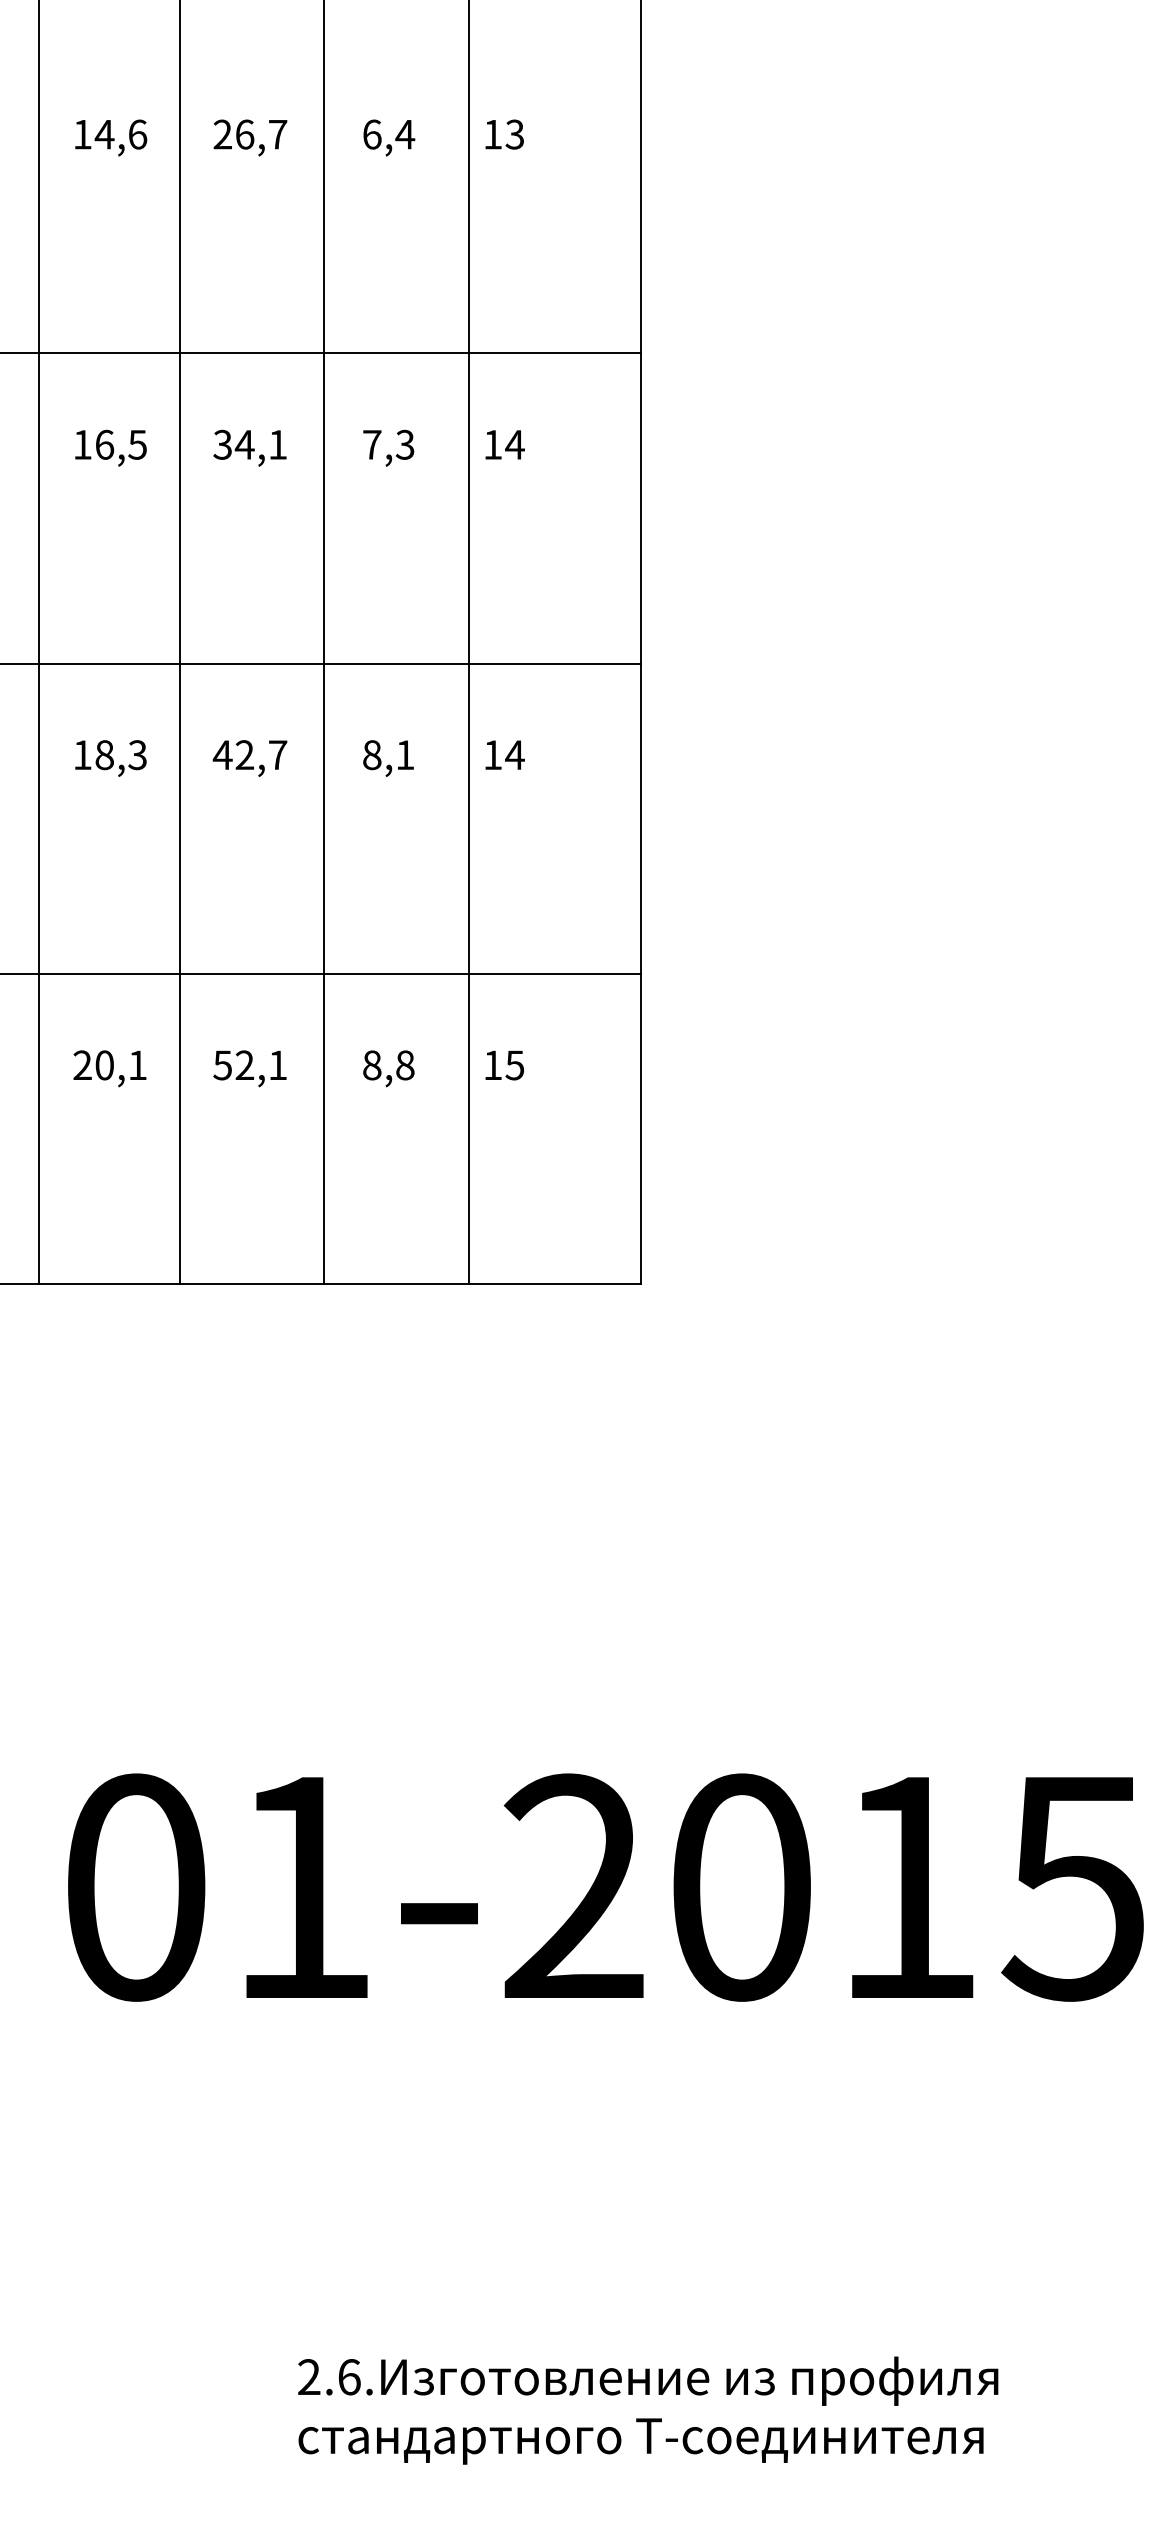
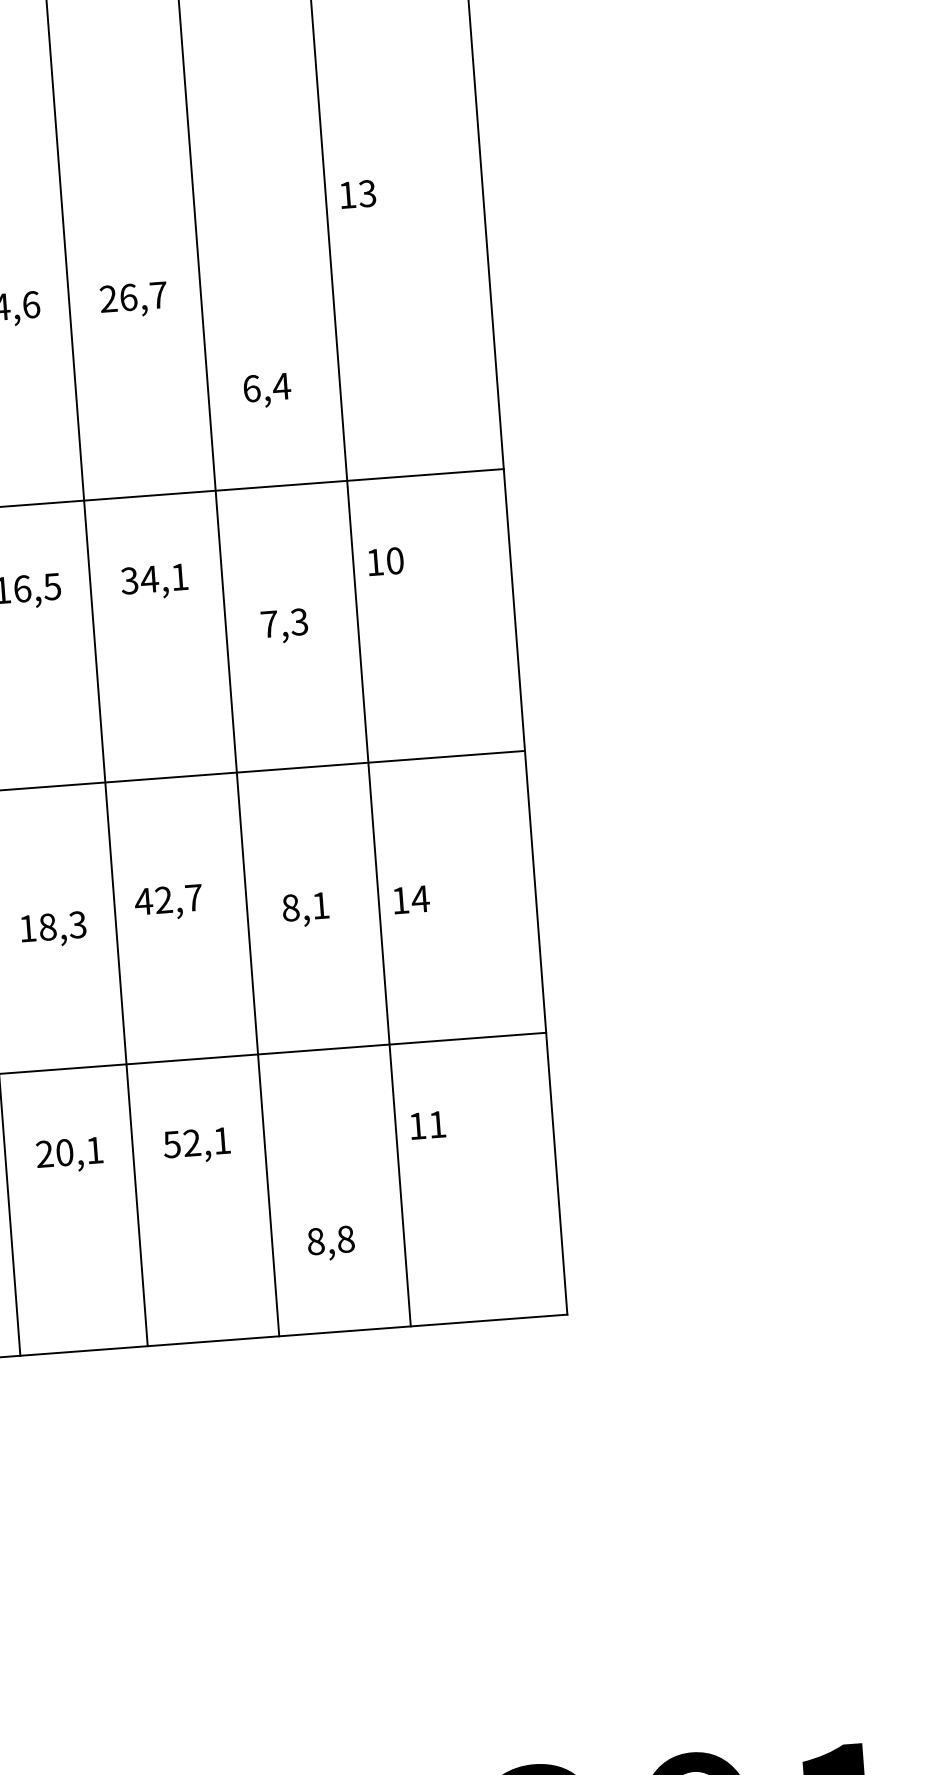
text: (504, 134) -> (358, 194), moved
text: (389, 137) -> (267, 390), moved
text: (514, 444) -> (394, 560), 14 -> 10
text: (388, 447) -> (284, 625), moved
text: (504, 754) -> (411, 899), moved
text: (110, 758) -> (53, 929), moved
text: (249, 758) -> (168, 902), moved
text: (388, 758) -> (305, 909), moved
text: (514, 1065) -> (437, 1124), 15 -> 11
text: (388, 1068) -> (330, 1243), moved

